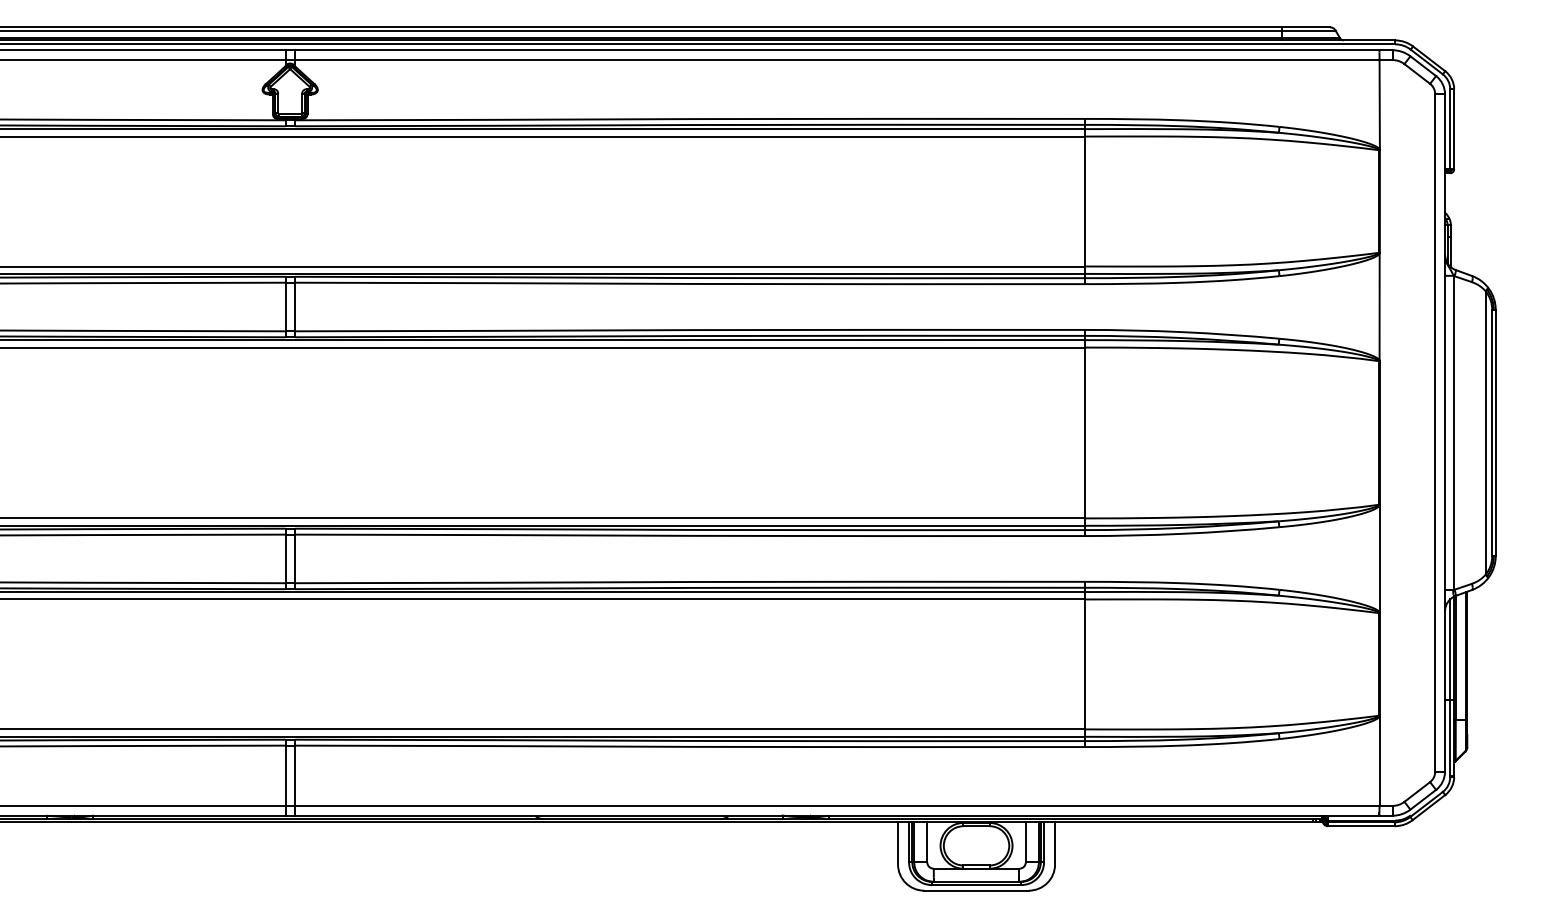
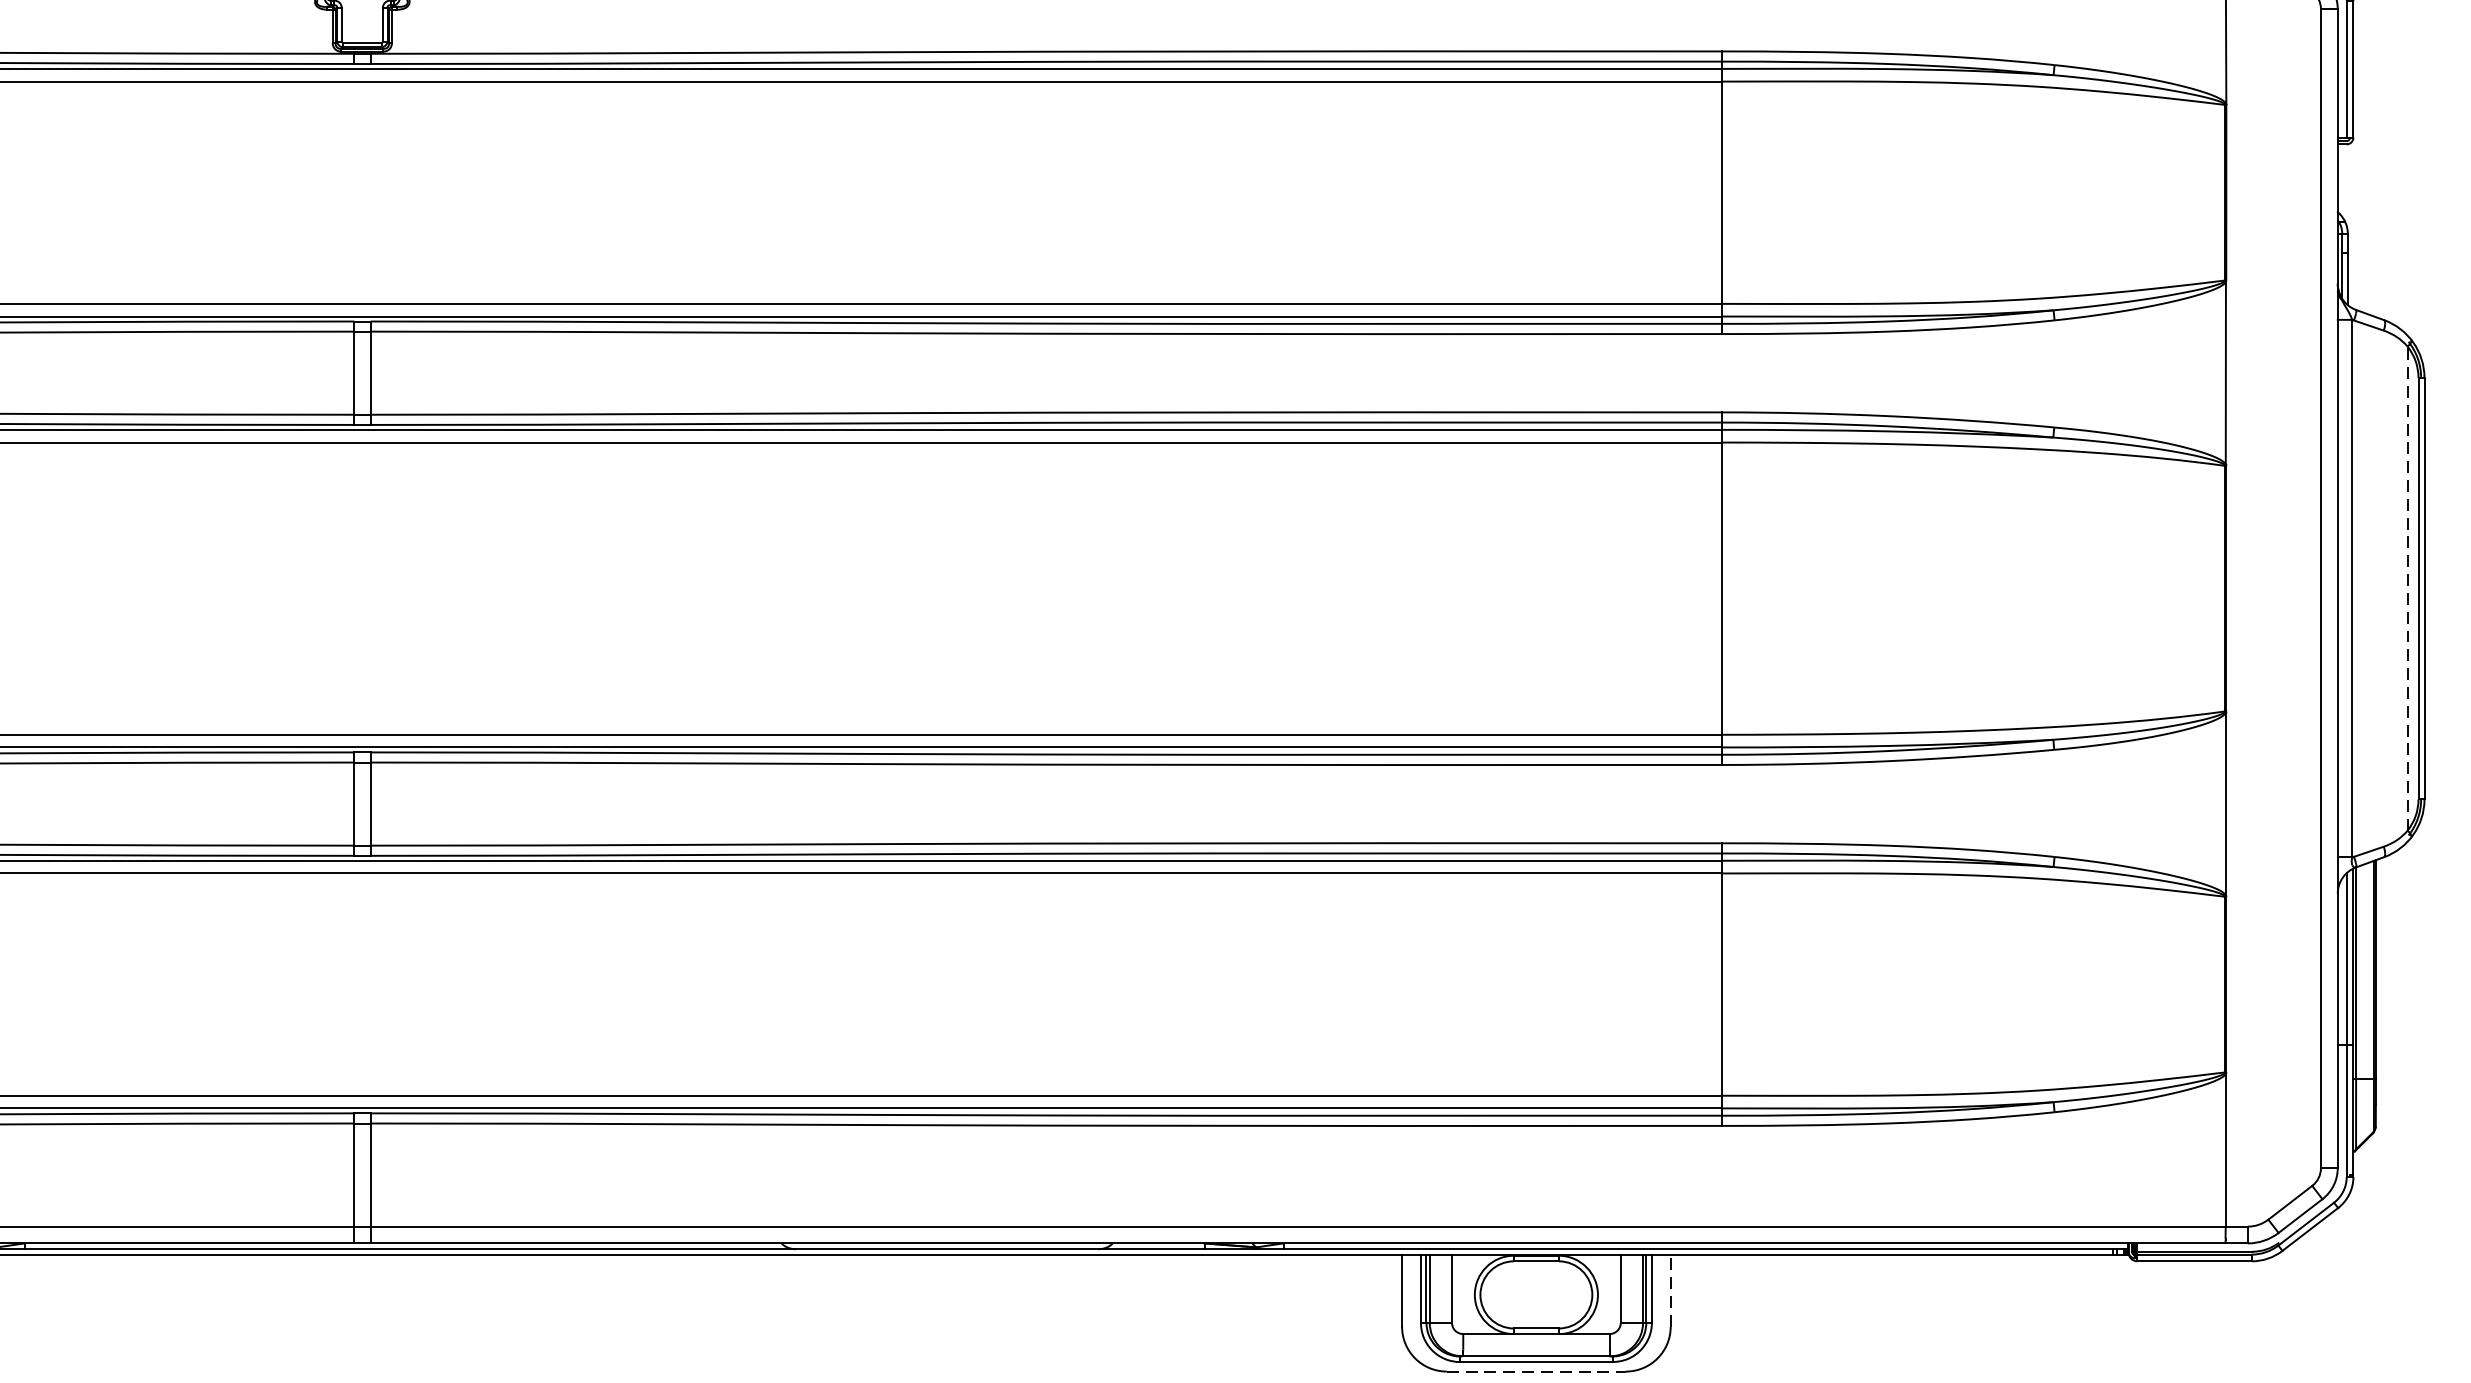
line: (1485, 432) -> (2406, 587), solid -> dashed
line: (1055, 842) -> (1671, 1289), solid -> dashed
line: (977, 890) -> (1538, 1371), solid -> dashed

